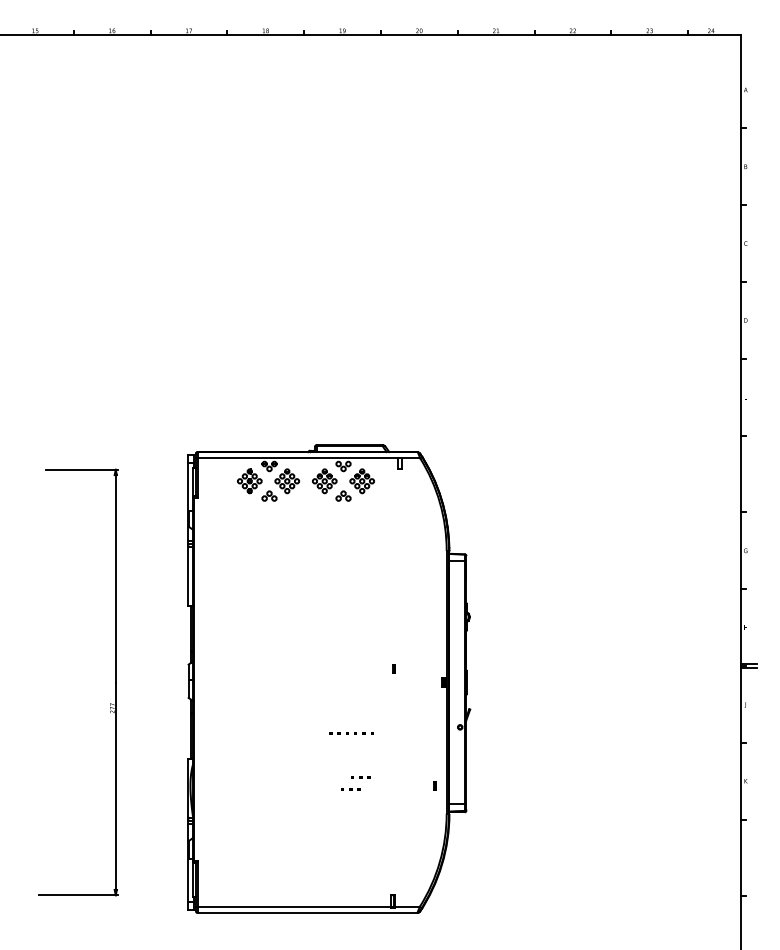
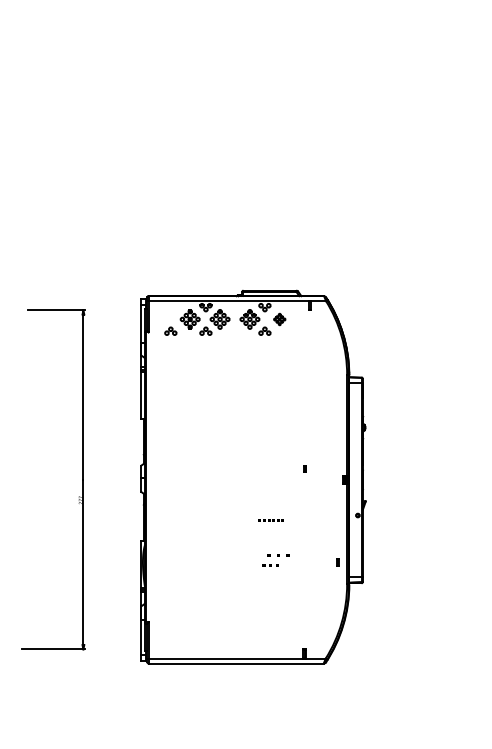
part: (361, 481) -> (279, 319), size x0.6
part: (225, 495) -> (170, 330), added
part: (351, 733) -> (271, 520), size x0.7
part: (360, 777) -> (278, 555), size x1.4

